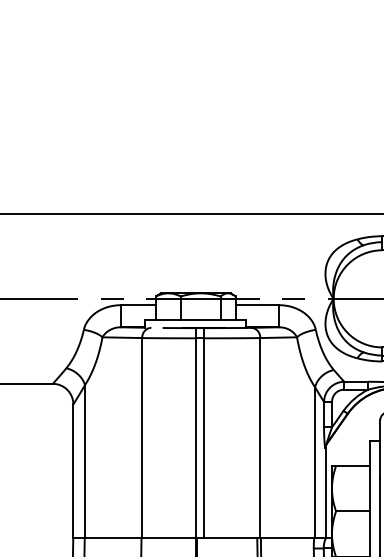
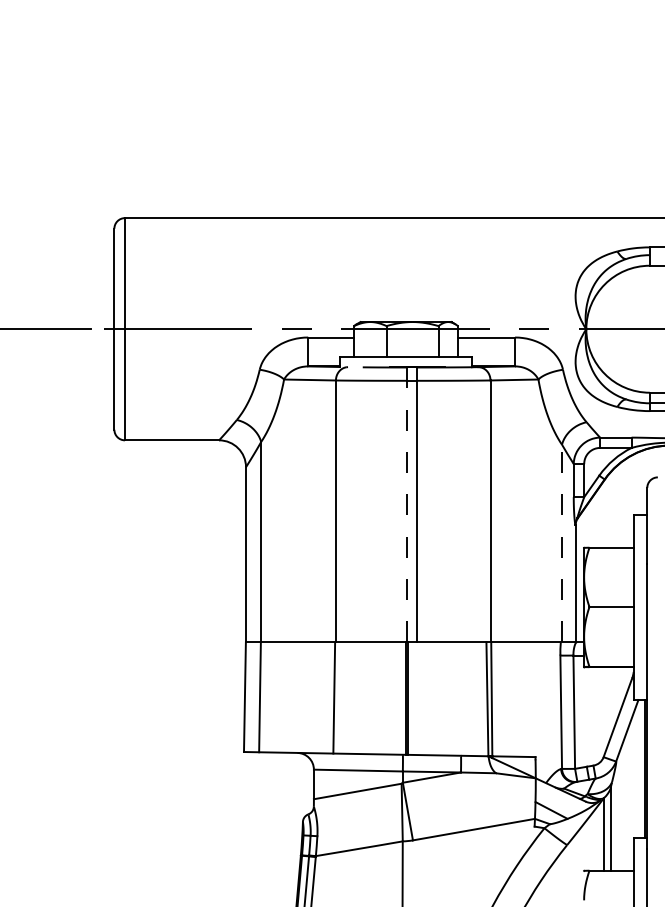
line: (196, 432) -> (406, 504), solid -> dashed
line: (315, 462) -> (562, 543), solid -> dashed

